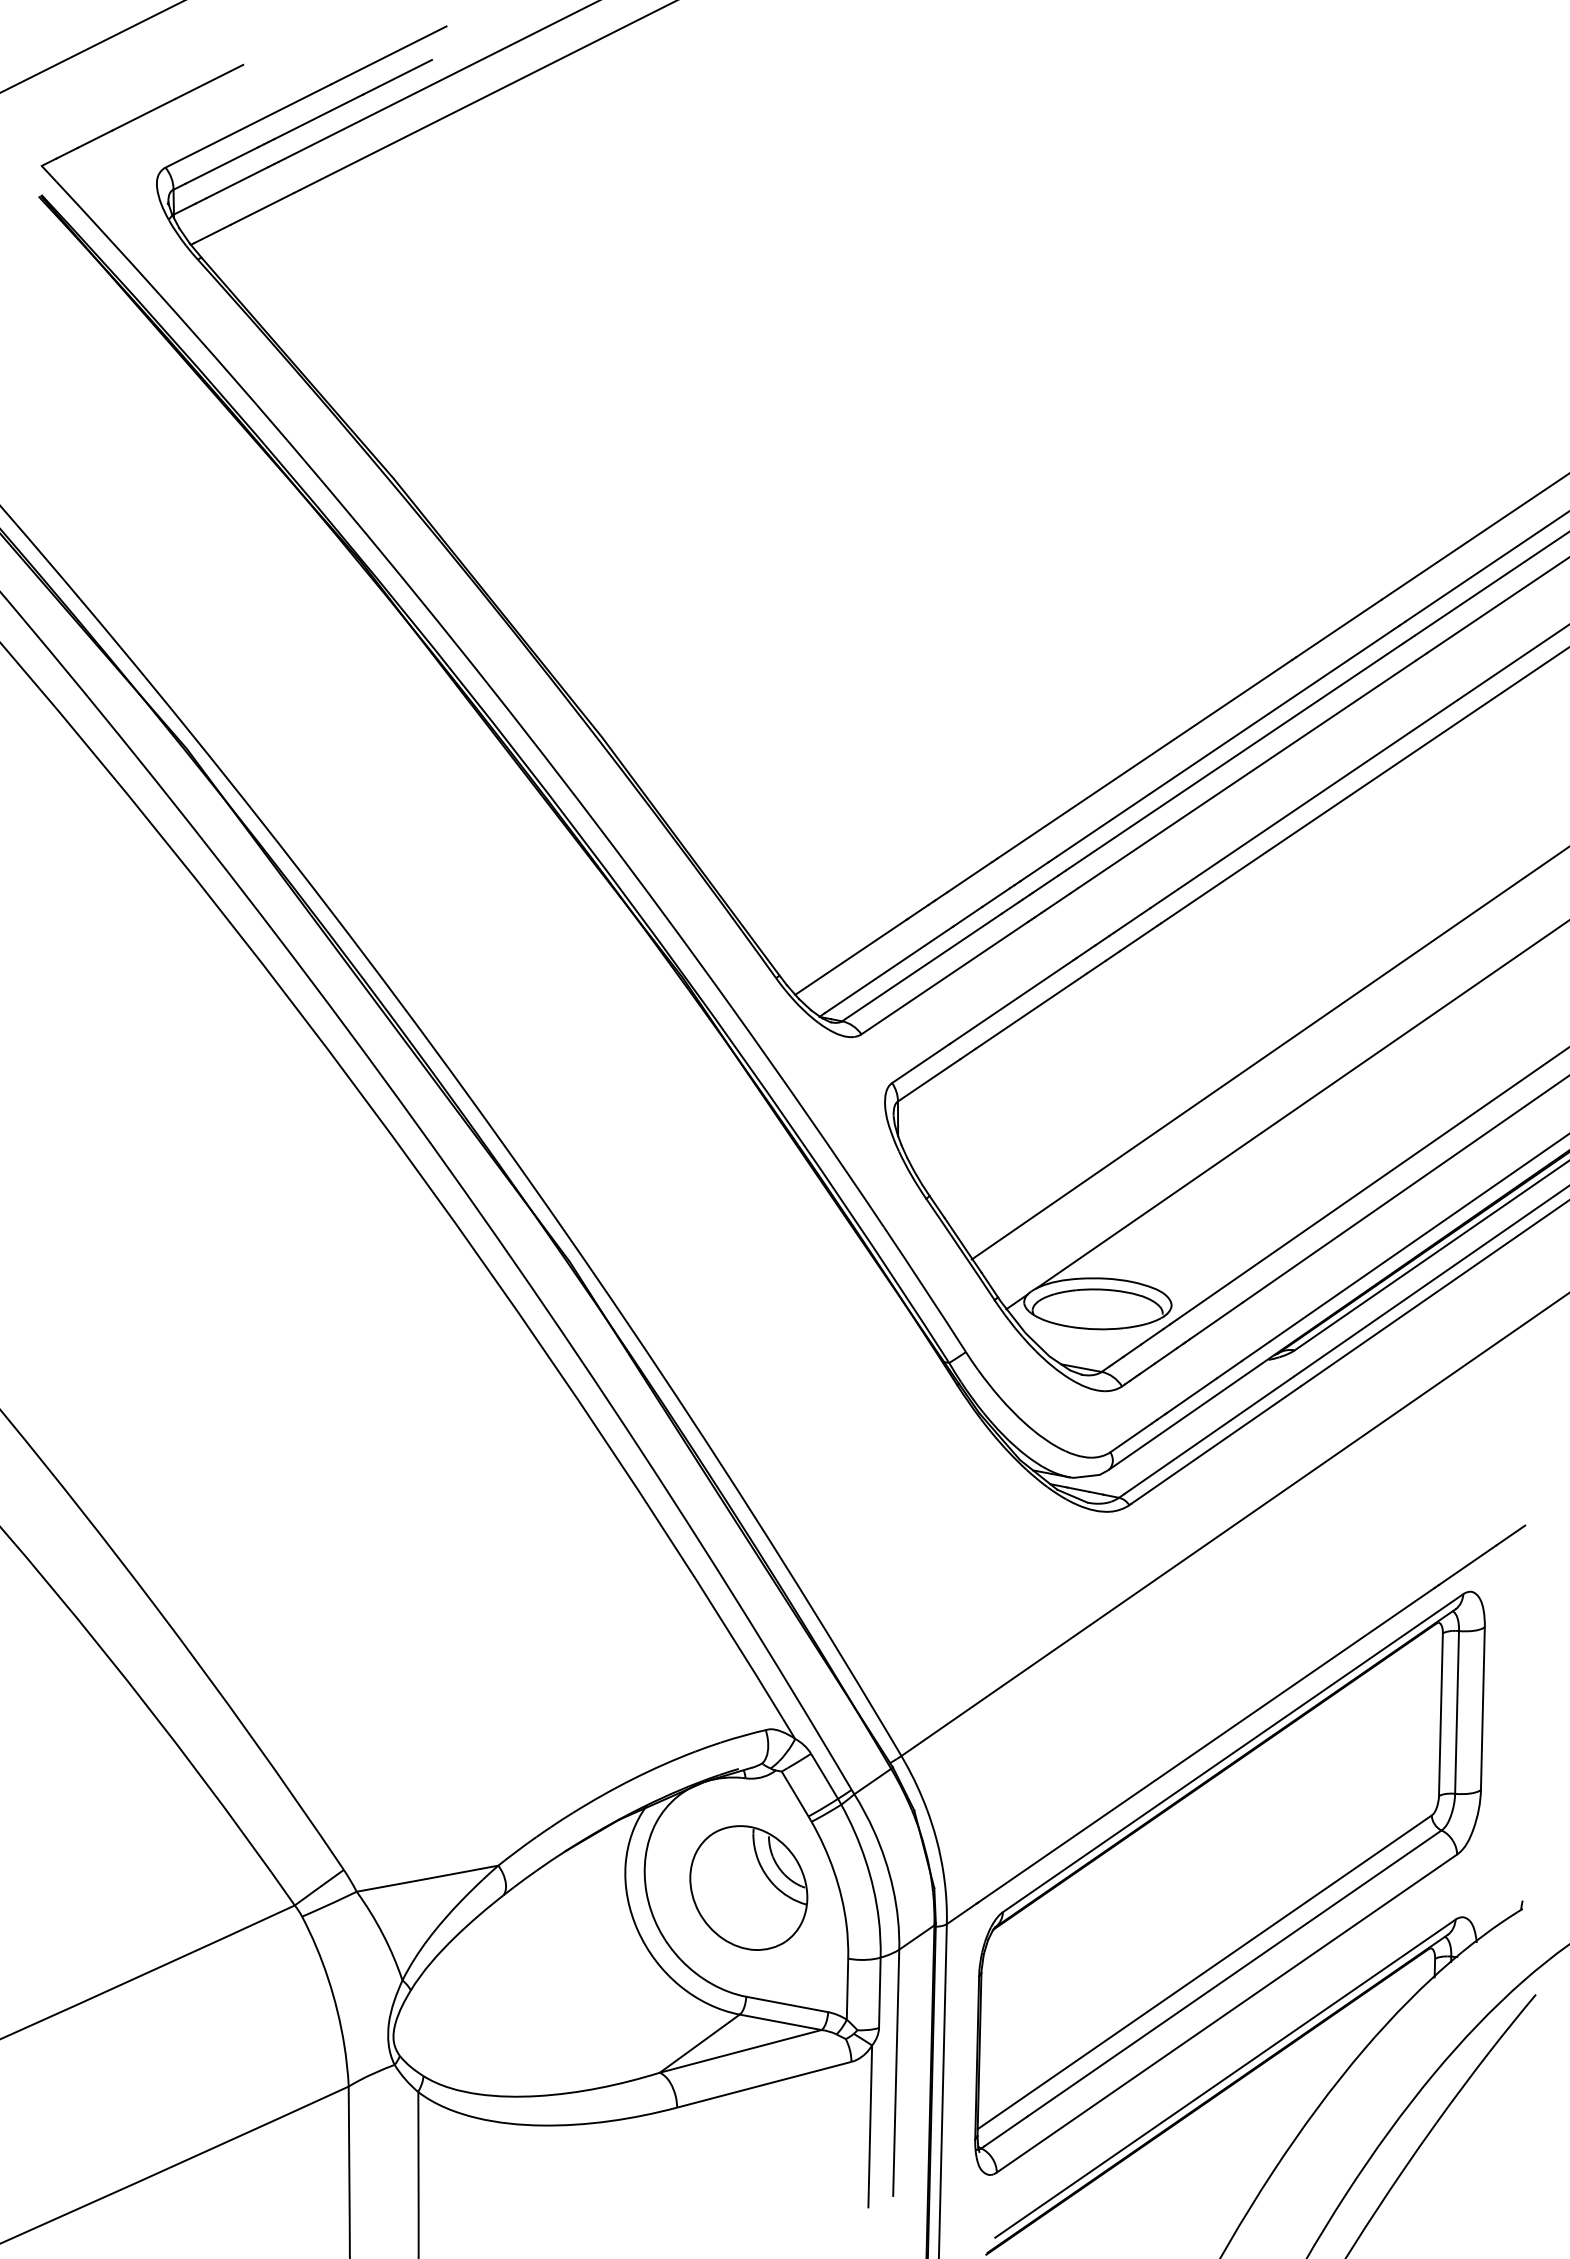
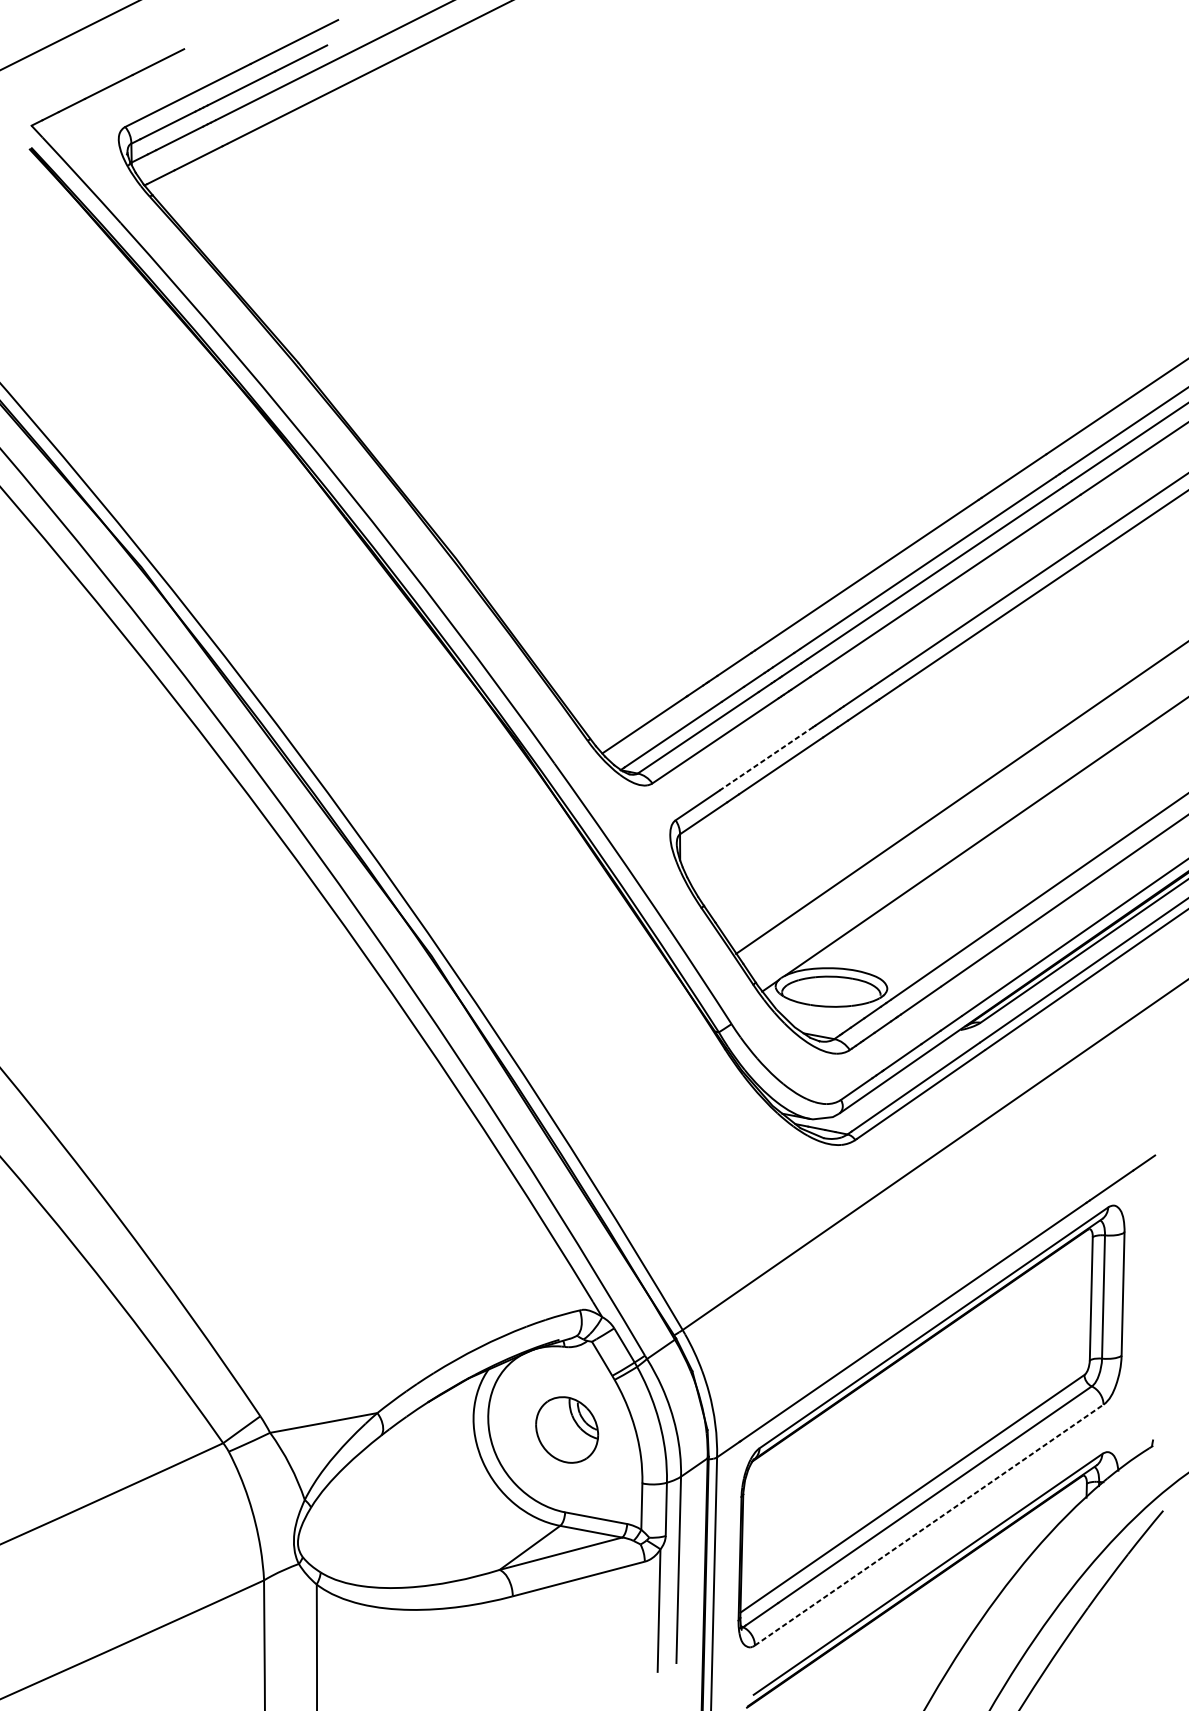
line: (1011, 1001) -> (766, 758), solid -> dashed
part: (748, 1887) -> (566, 1429), size x0.7
line: (1226, 2013) -> (928, 1525), solid -> dashed

